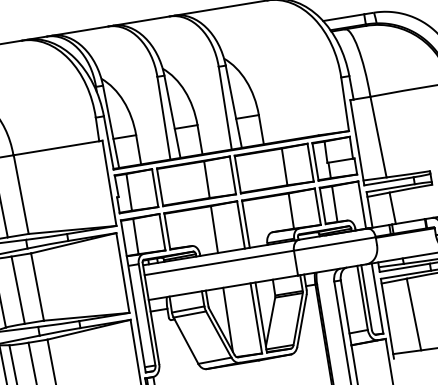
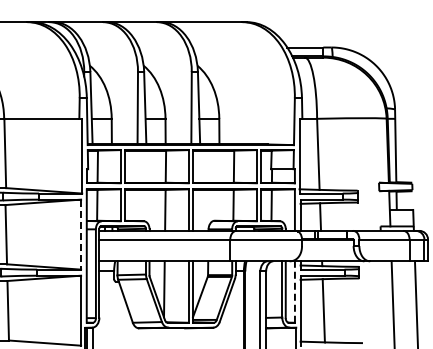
line: (123, 272) -> (81, 234), solid -> dashed
line: (377, 299) -> (294, 292), solid -> dashed

